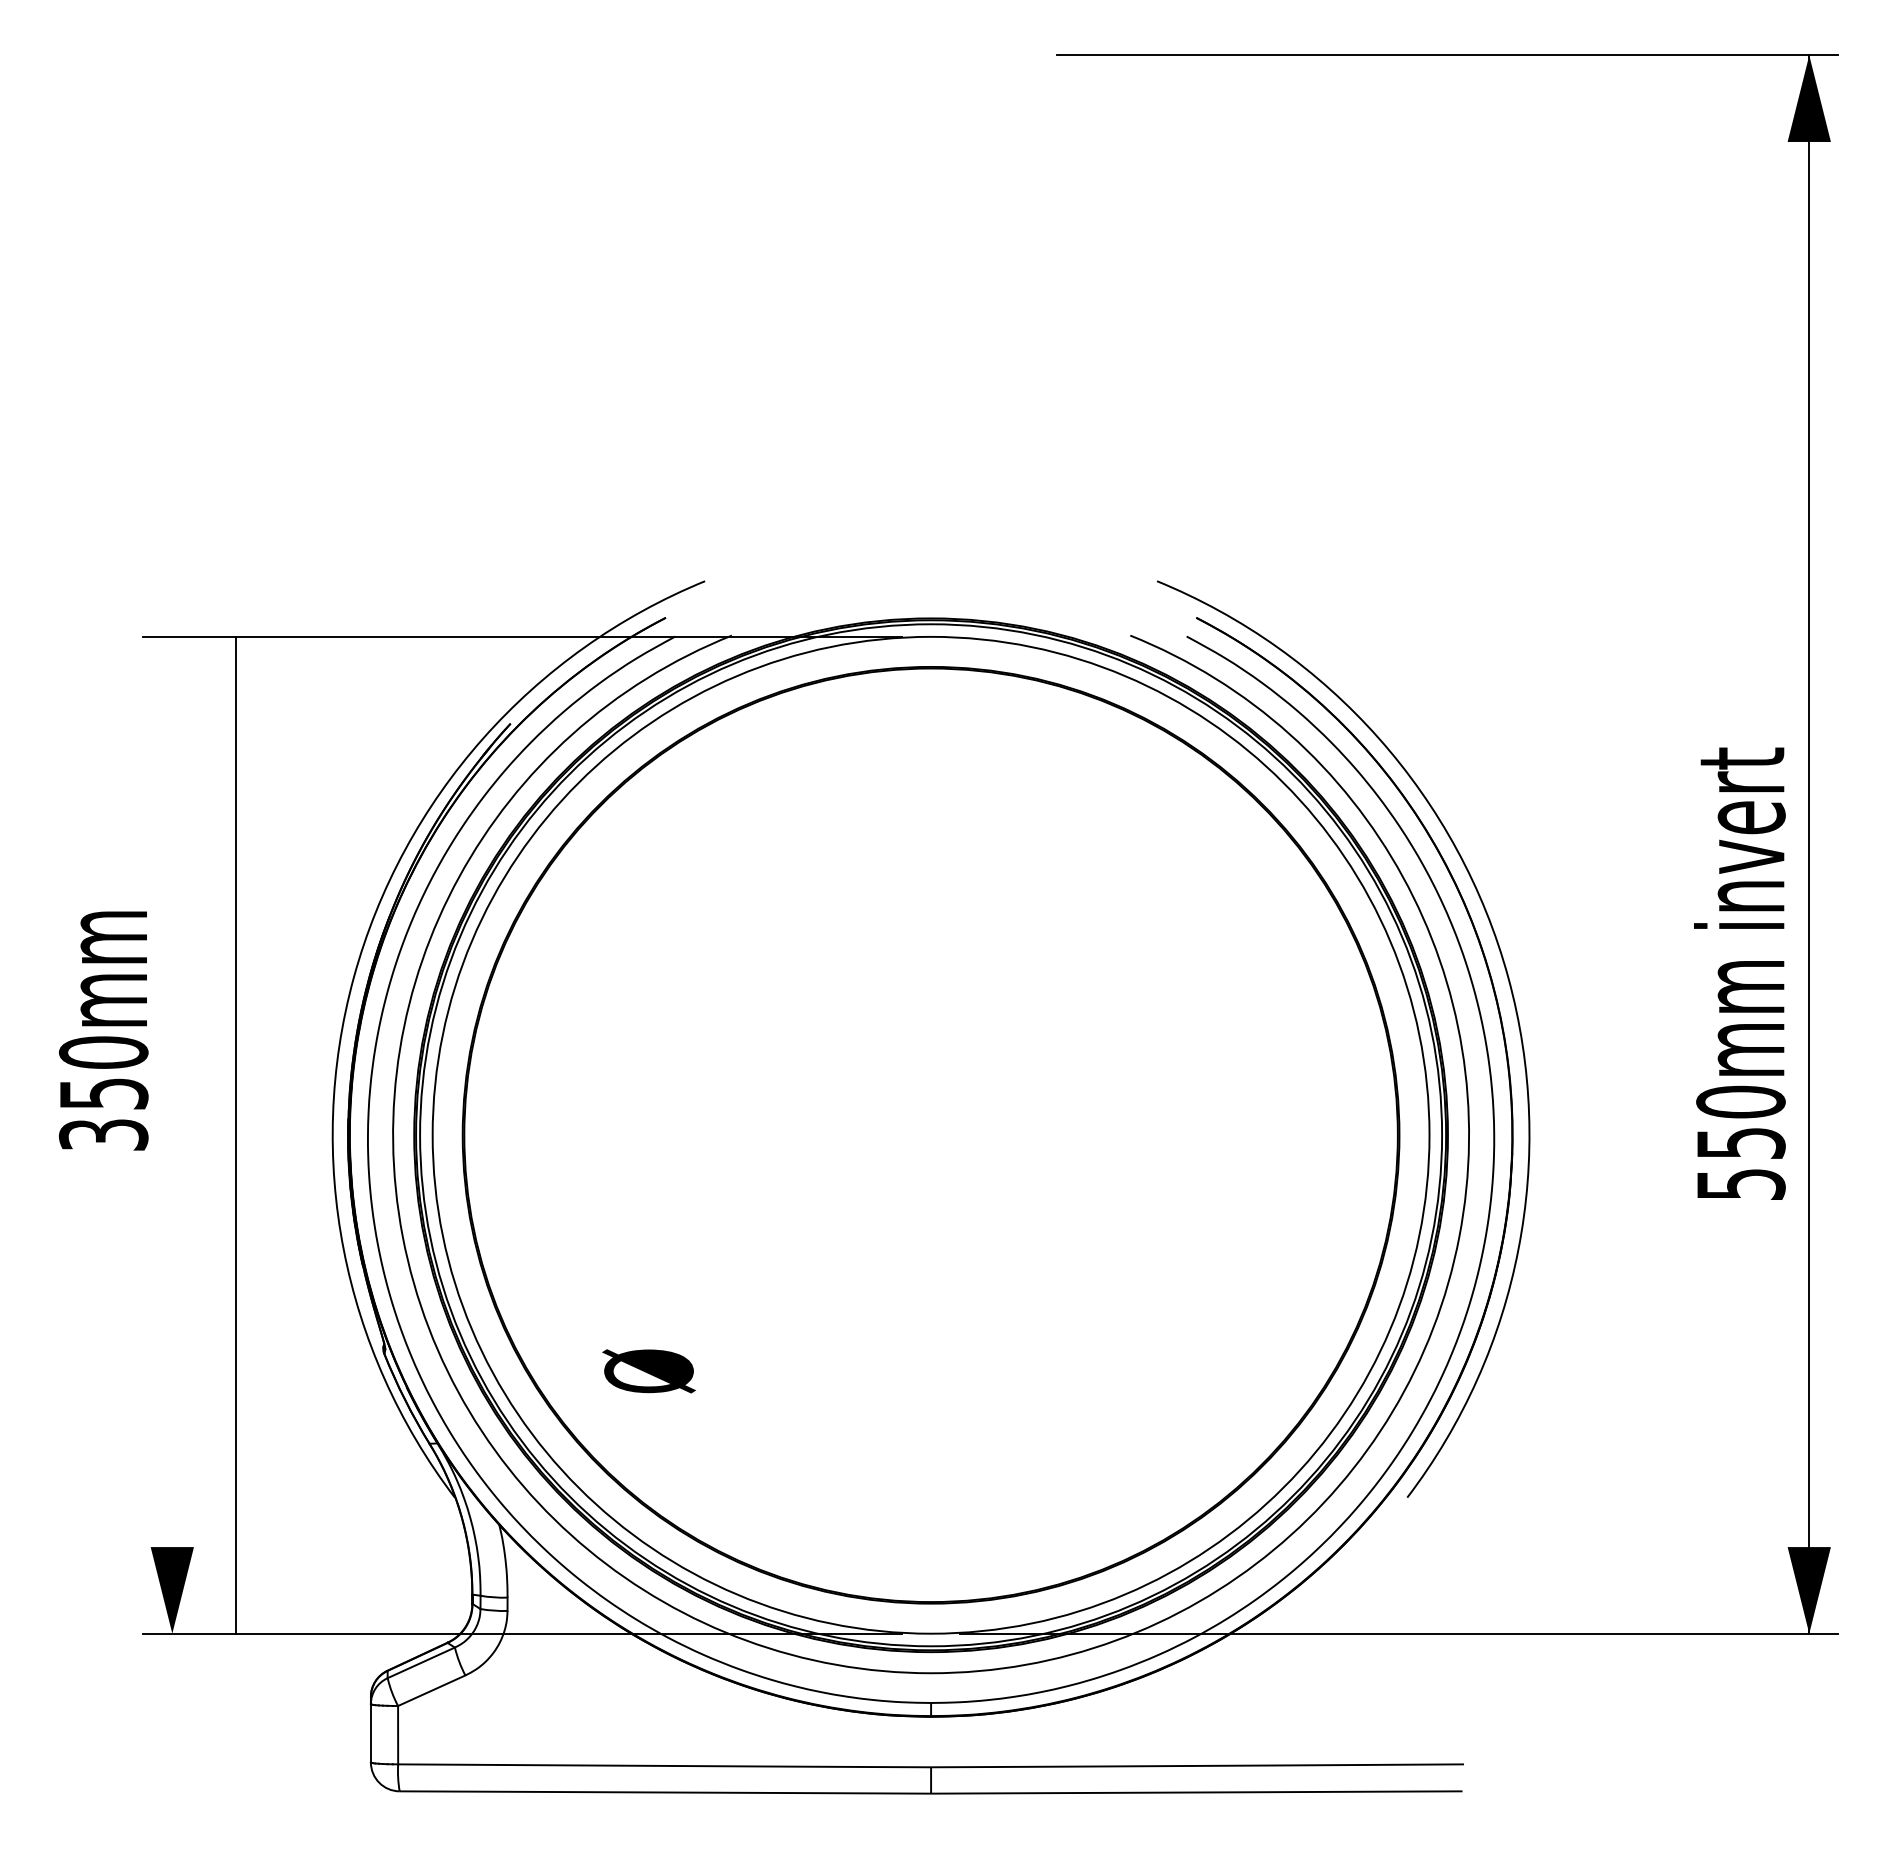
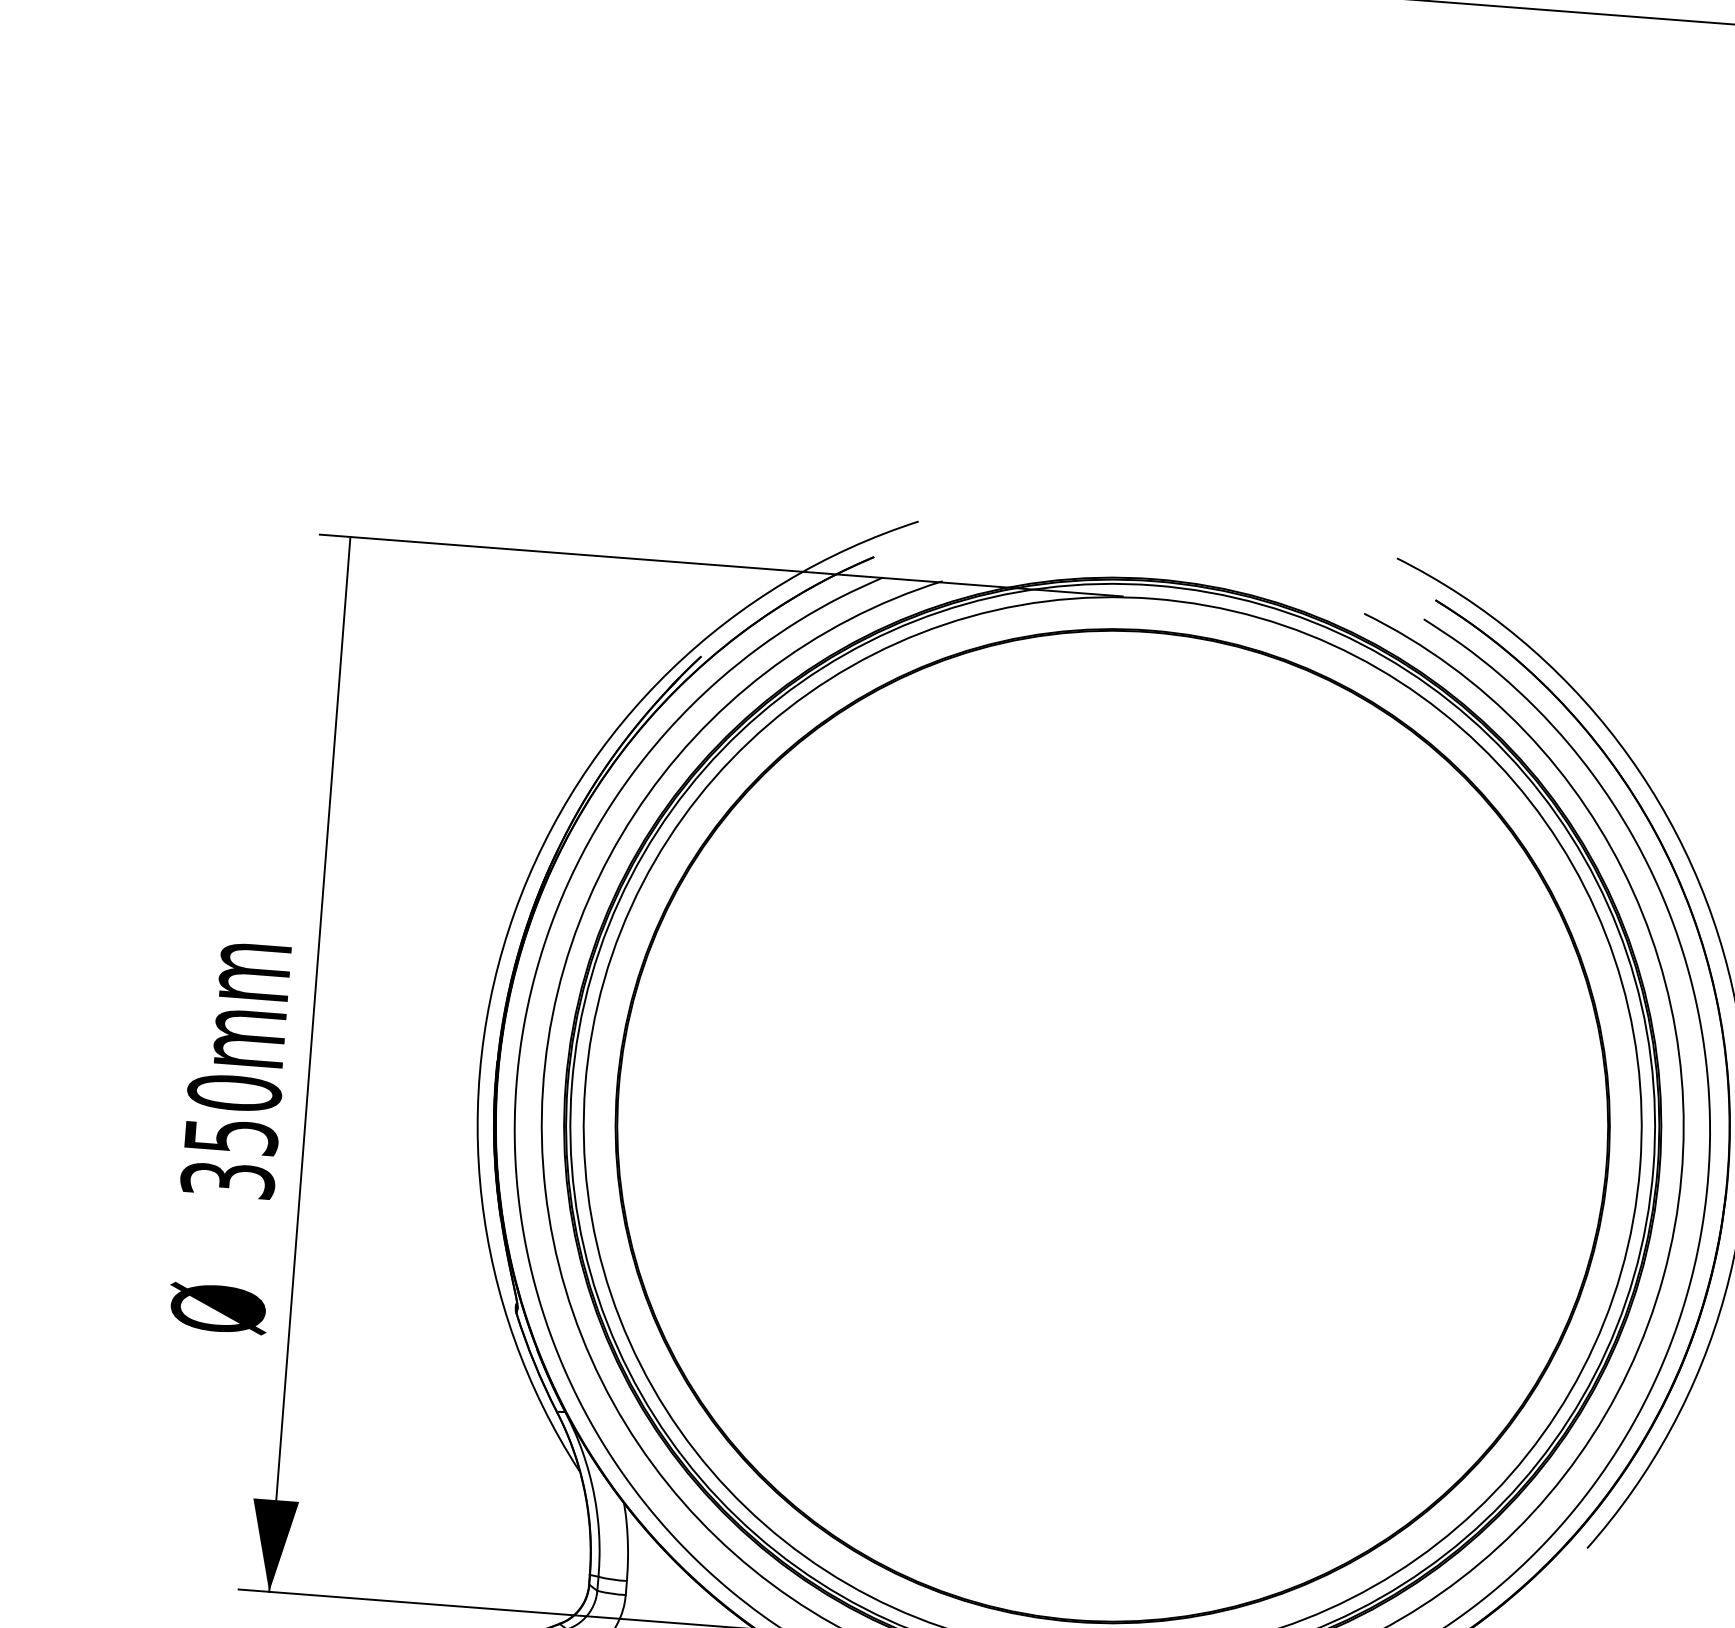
text: (103, 1030) -> (236, 1069), moved
line: (236, 1134) -> (310, 1063), moved
text: (648, 1371) -> (217, 1308), moved

